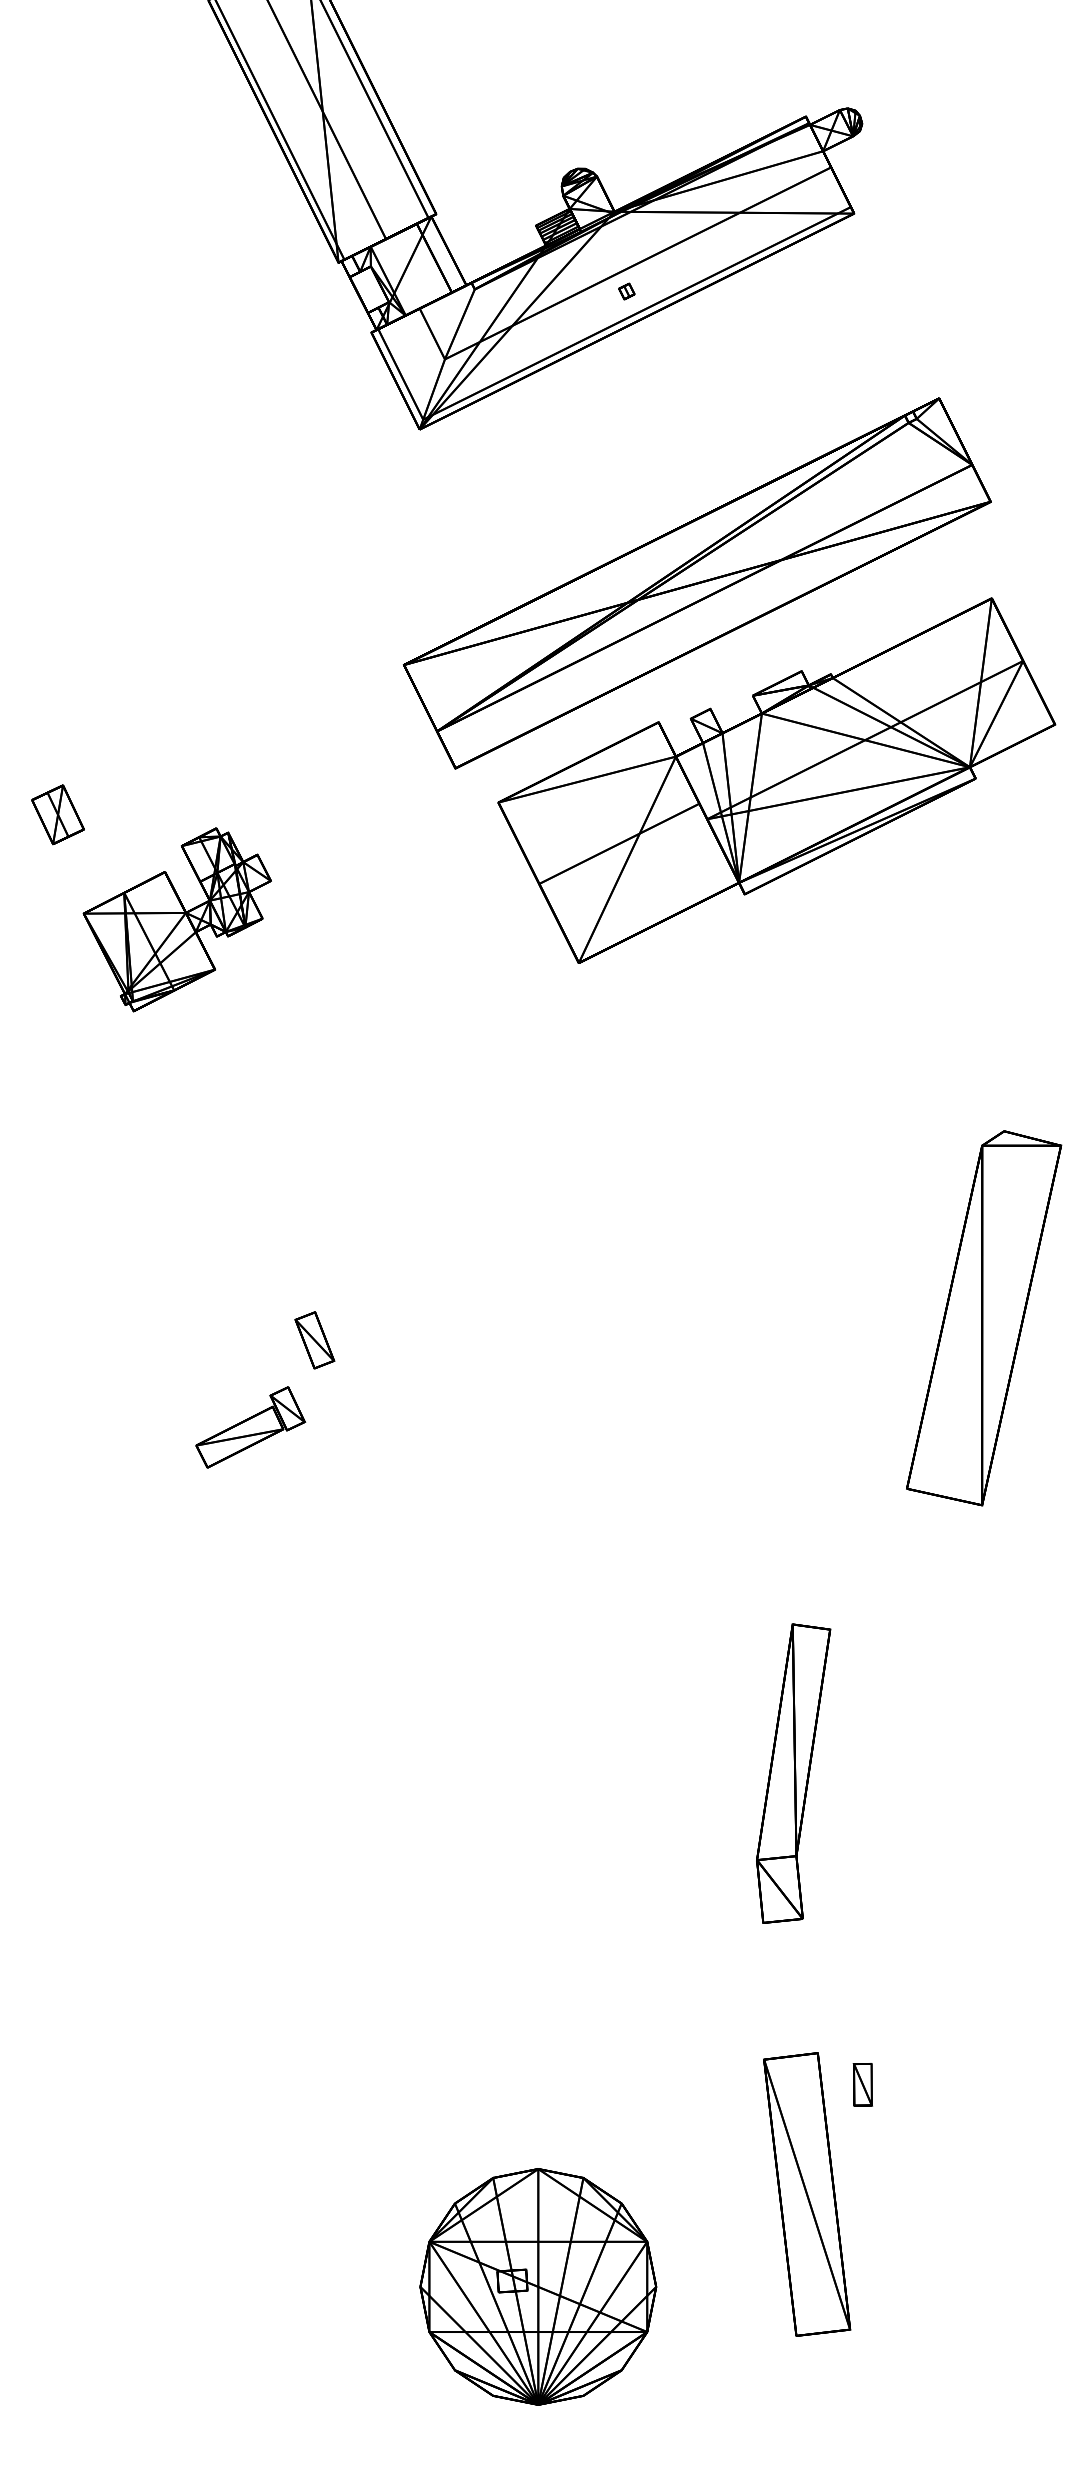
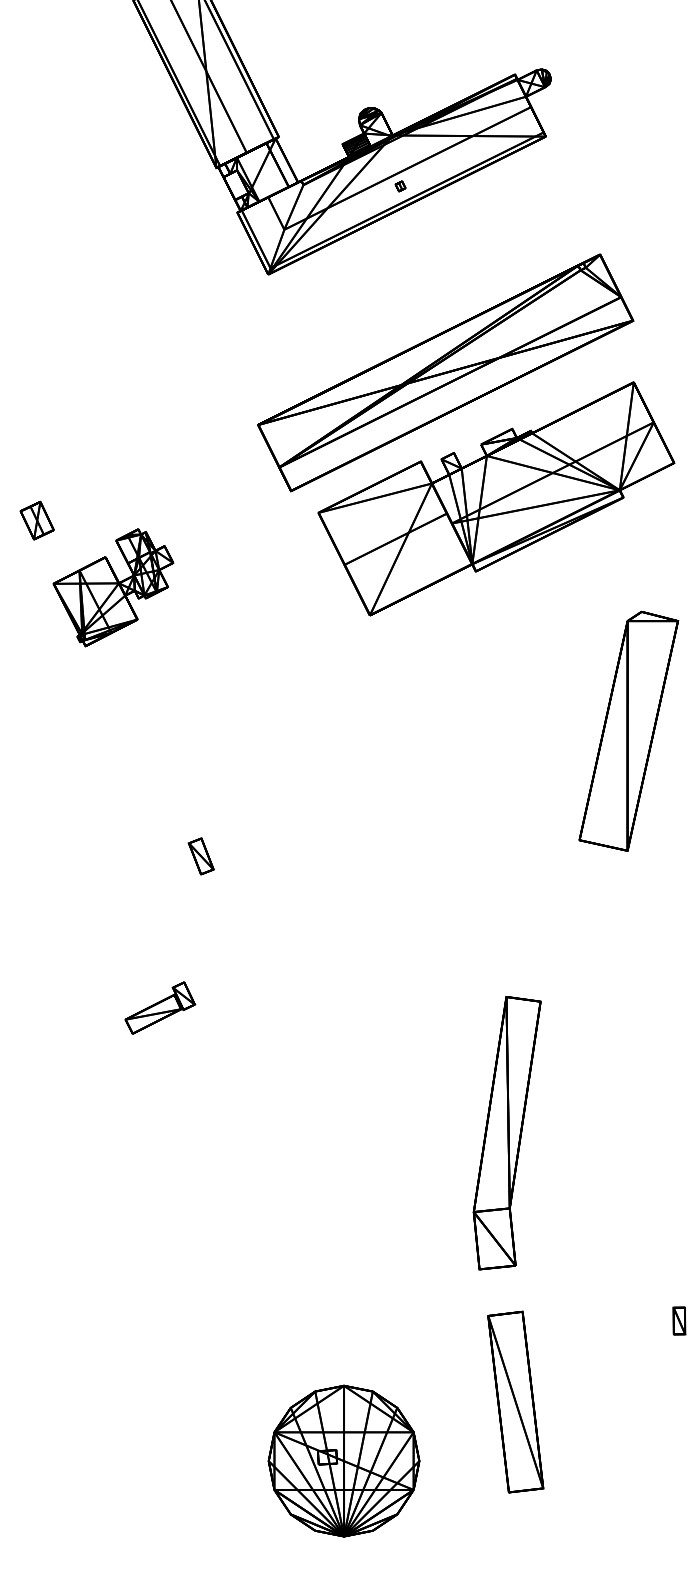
part: (983, 1316) -> (628, 730), moved
part: (251, 1426) -> (160, 1007), moved
part: (792, 1774) -> (506, 1133), size x1.43
part: (863, 2083) -> (679, 1320), moved

